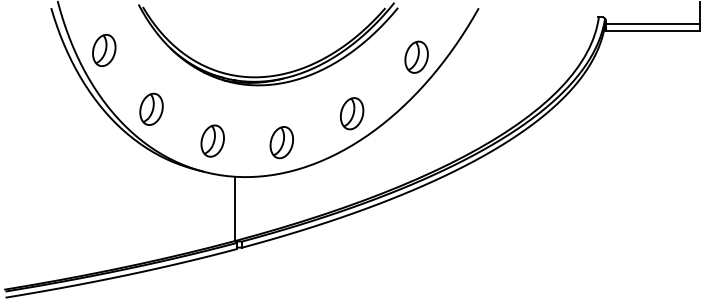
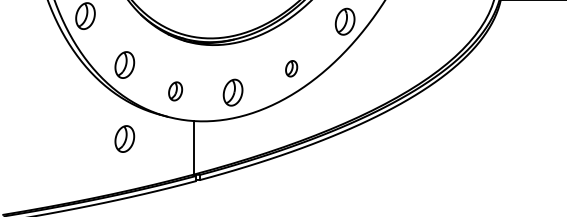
part: (352, 113) -> (291, 68), size x0.6
part: (212, 140) -> (175, 90), size x0.7
part: (151, 197) -> (124, 138), added

